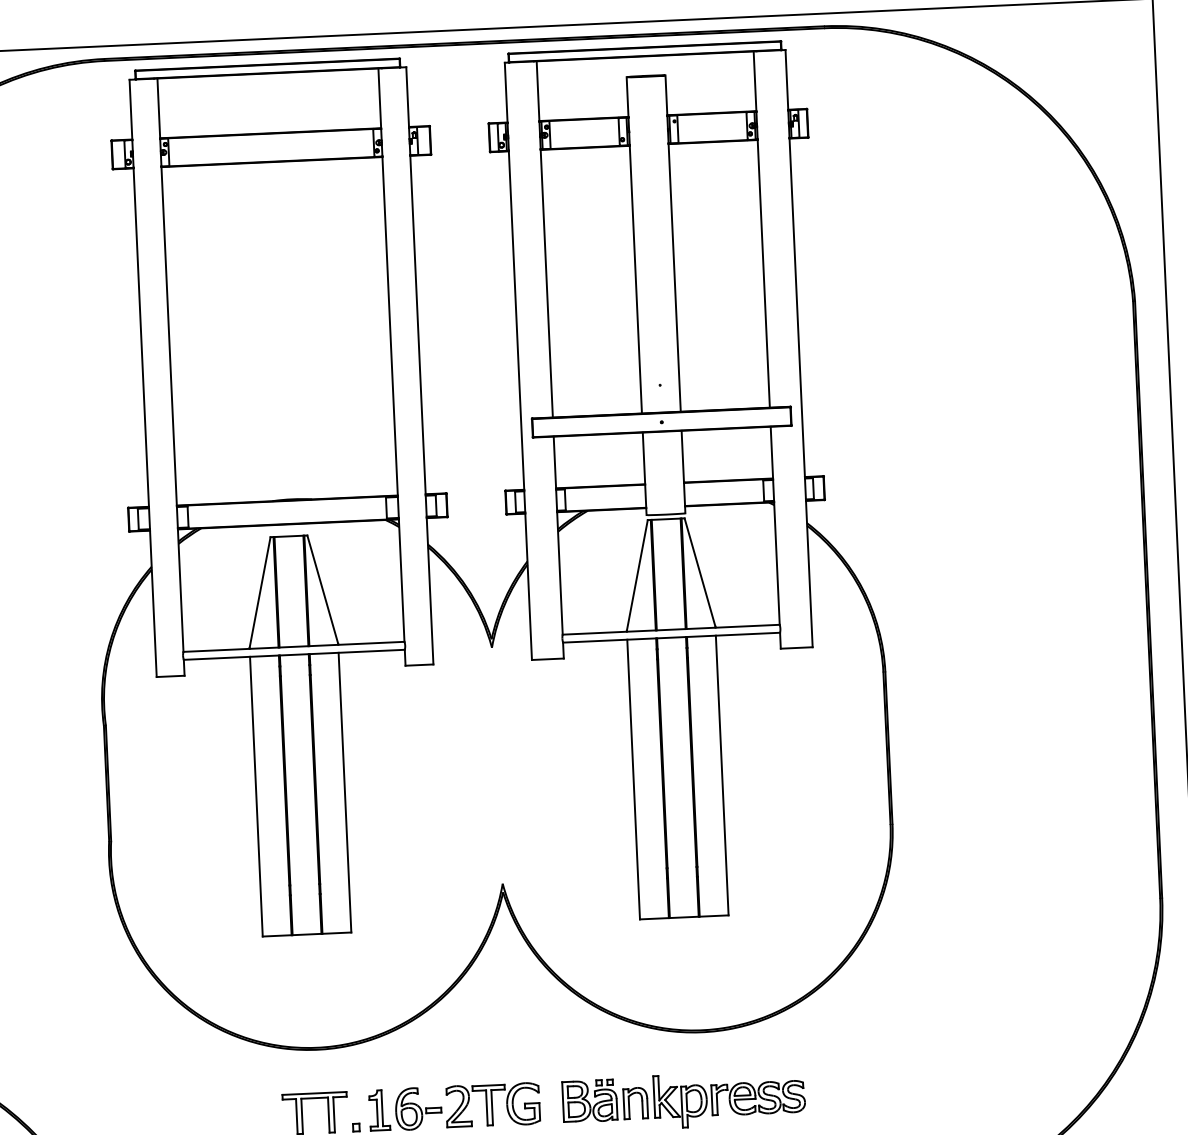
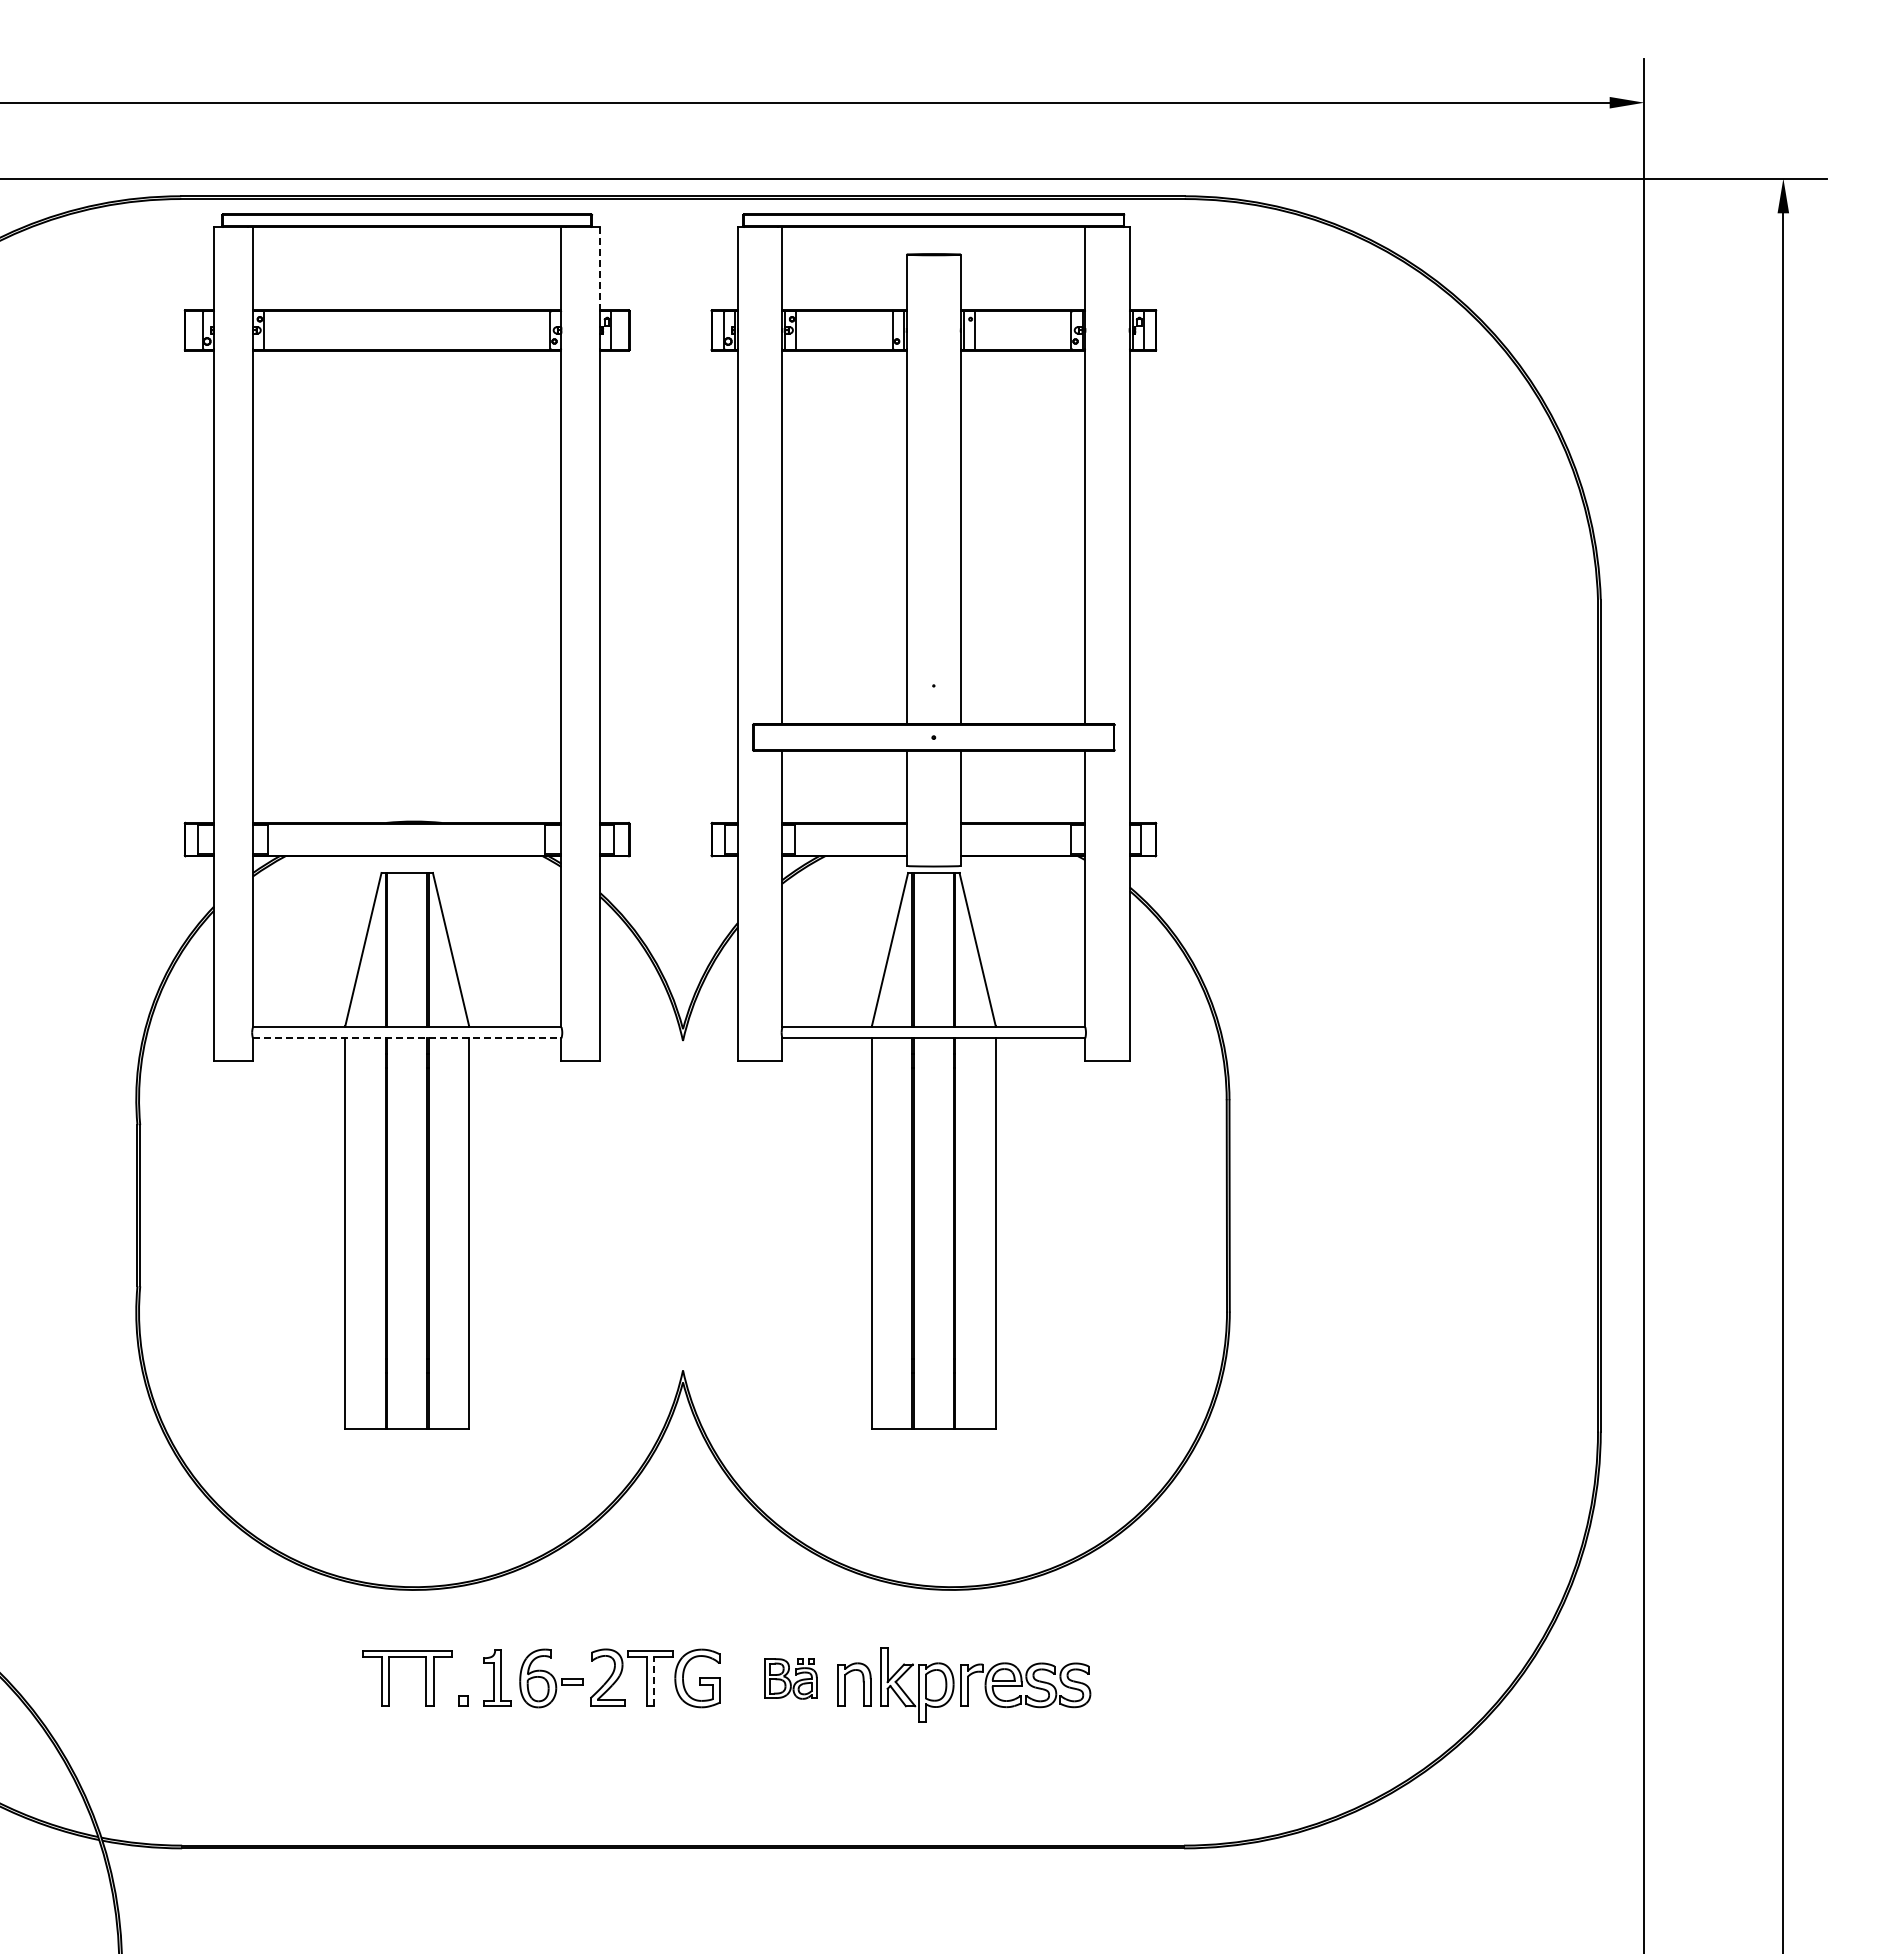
line: (407, 97) -> (600, 269), solid -> dashed
line: (294, 654) -> (407, 1038), solid -> dashed
part: (589, 1100) -> (790, 1678), size x0.7
line: (492, 1107) -> (654, 1681), solid -> dashed

